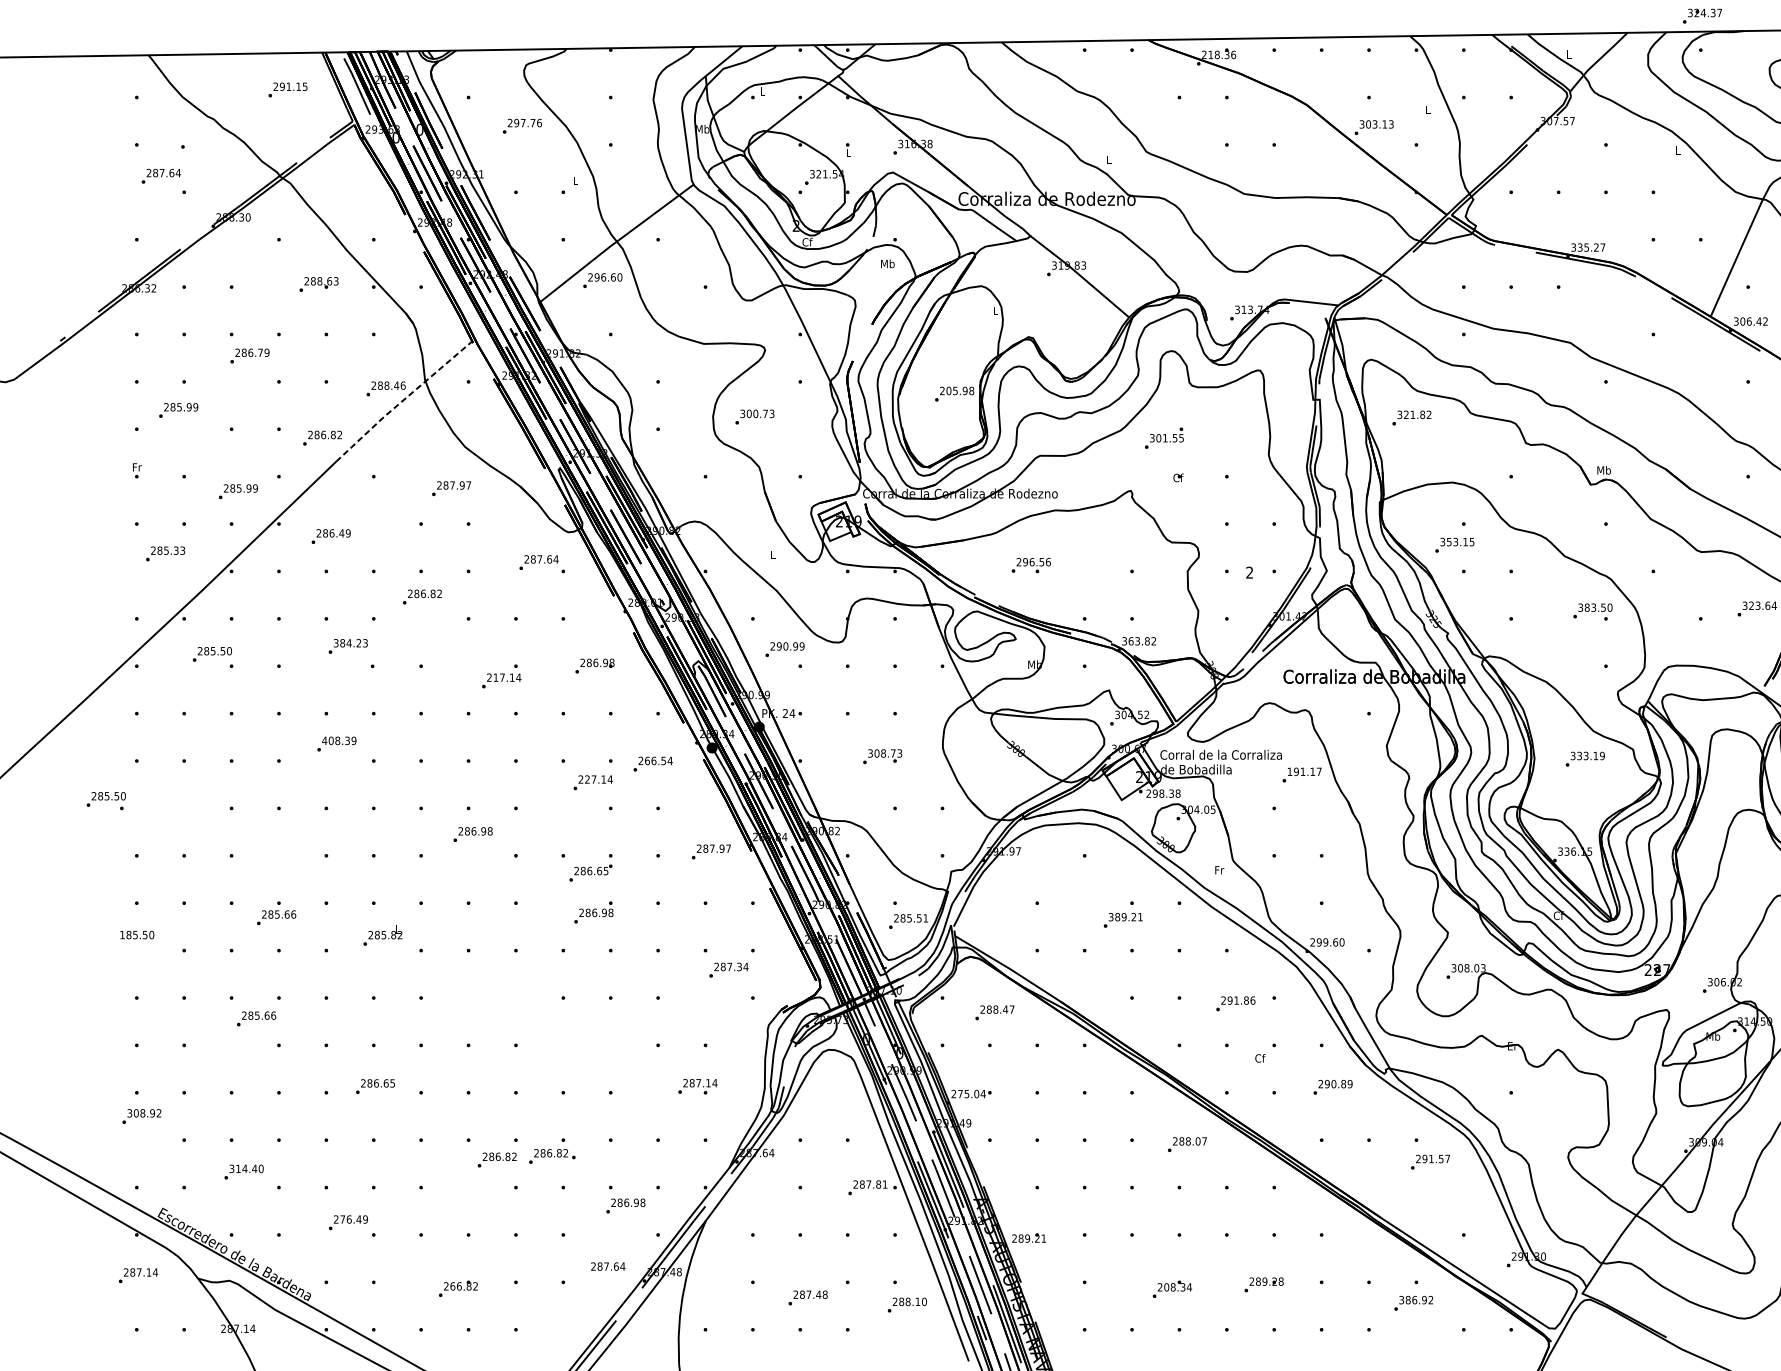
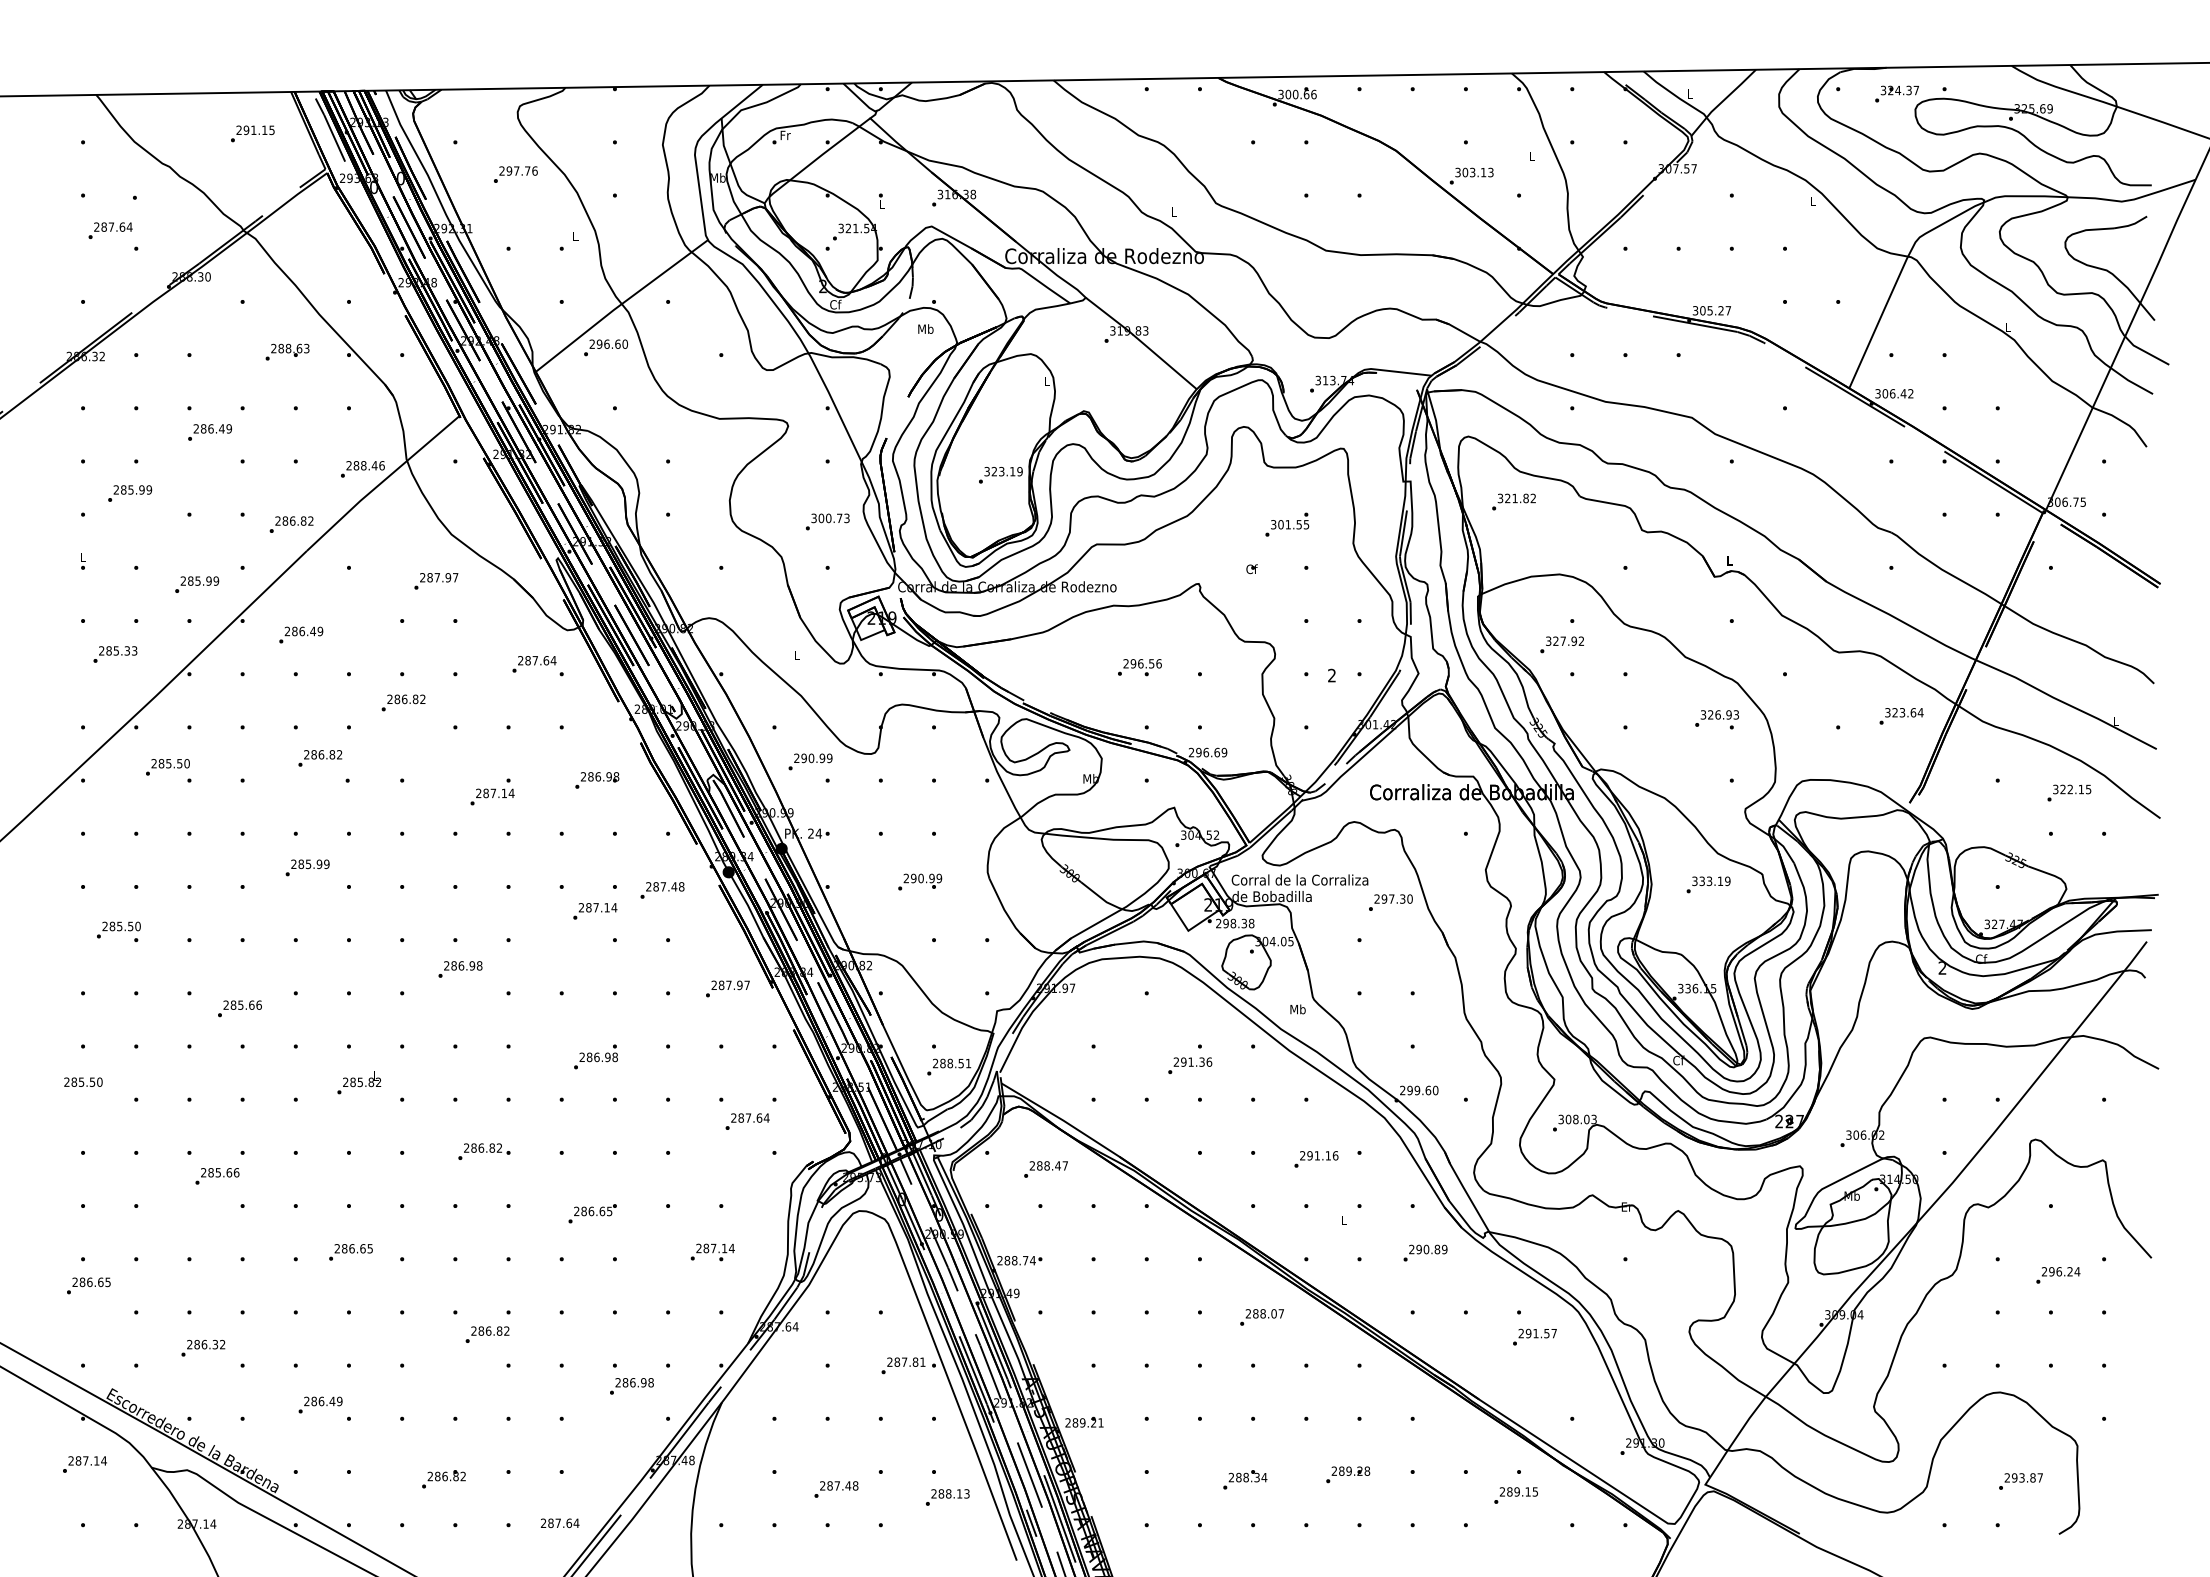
text: (1701, 15) -> (1896, 93), moved
text: (1215, 54) -> (1293, 94), 218.36 -> 300.66
text: (762, 91) -> (785, 135), L -> Fr
text: (1579, 247) -> (1702, 310), 335.27 -> 305.27
text: (260, 352) -> (221, 428), 286.79 -> 286.49
text: (956, 390) -> (1003, 471), 205.98 -> 323.19
line: (402, 400) -> (381, 482), dashed -> solid
text: (754, 416) -> (827, 521), moved
text: (1164, 438) -> (1287, 524), moved
text: (137, 466) -> (83, 556), Fr -> L
text: (1603, 470) -> (1729, 560), Mb -> L
text: (1460, 541) -> (1568, 640), 353.15 -> 327.92
text: (1030, 565) -> (1139, 667), moved
text: (1598, 607) -> (1723, 714), 383.50 -> 326.93
text: (1139, 641) -> (1208, 752), 363.82 -> 296.69
text: (351, 643) -> (323, 754), 384.23 -> 286.82
text: (495, 677) -> (485, 793), 217.14 -> 287.14
text: (335, 741) -> (306, 864), 408.39 -> 285.99
text: (884, 753) -> (922, 878), 308.73 -> 290.99
text: (658, 760) -> (668, 886), 266.54 -> 287.48
text: (1304, 771) -> (1393, 898), 191.17 -> 297.30
text: (587, 779) -> (588, 907), 227.14 -> 287.14
text: (105, 800) -> (118, 931), moved
text: (1218, 870) -> (1297, 1009), Fr -> Mb
text: (590, 872) -> (592, 1213), moved
text: (1125, 916) -> (1192, 1061), 389.21 -> 291.36
text: (276, 917) -> (239, 1008), moved
text: (909, 918) -> (950, 1063), 285.51 -> 288.51
text: (122, 934) -> (66, 1081), 185.50 -> 285.50
text: (739, 966) -> (759, 1117), 287.34 -> 287.64
text: (1246, 1000) -> (1328, 1155), 291.86 -> 291.16
text: (1259, 1058) -> (1343, 1220), Cf -> L
text: (968, 1093) -> (1016, 1260), 275.04 -> 288.74
text: (144, 1113) -> (91, 1282), 308.92 -> 286.65
text: (552, 1156) -> (484, 1151), moved
text: (246, 1168) -> (206, 1344), 314.40 -> 286.32
text: (342, 1219) -> (313, 1401), 276.49 -> 286.49
text: (608, 1266) -> (560, 1523), moved
text: (452, 1286) -> (437, 1476), 266.82 -> 286.82
text: (1166, 1287) -> (1238, 1477), 208.34 -> 288.34
text: (1415, 1299) -> (1518, 1491), 386.92 -> 289.15
text: (924, 1301) -> (966, 1493), 288.10 -> 288.13

